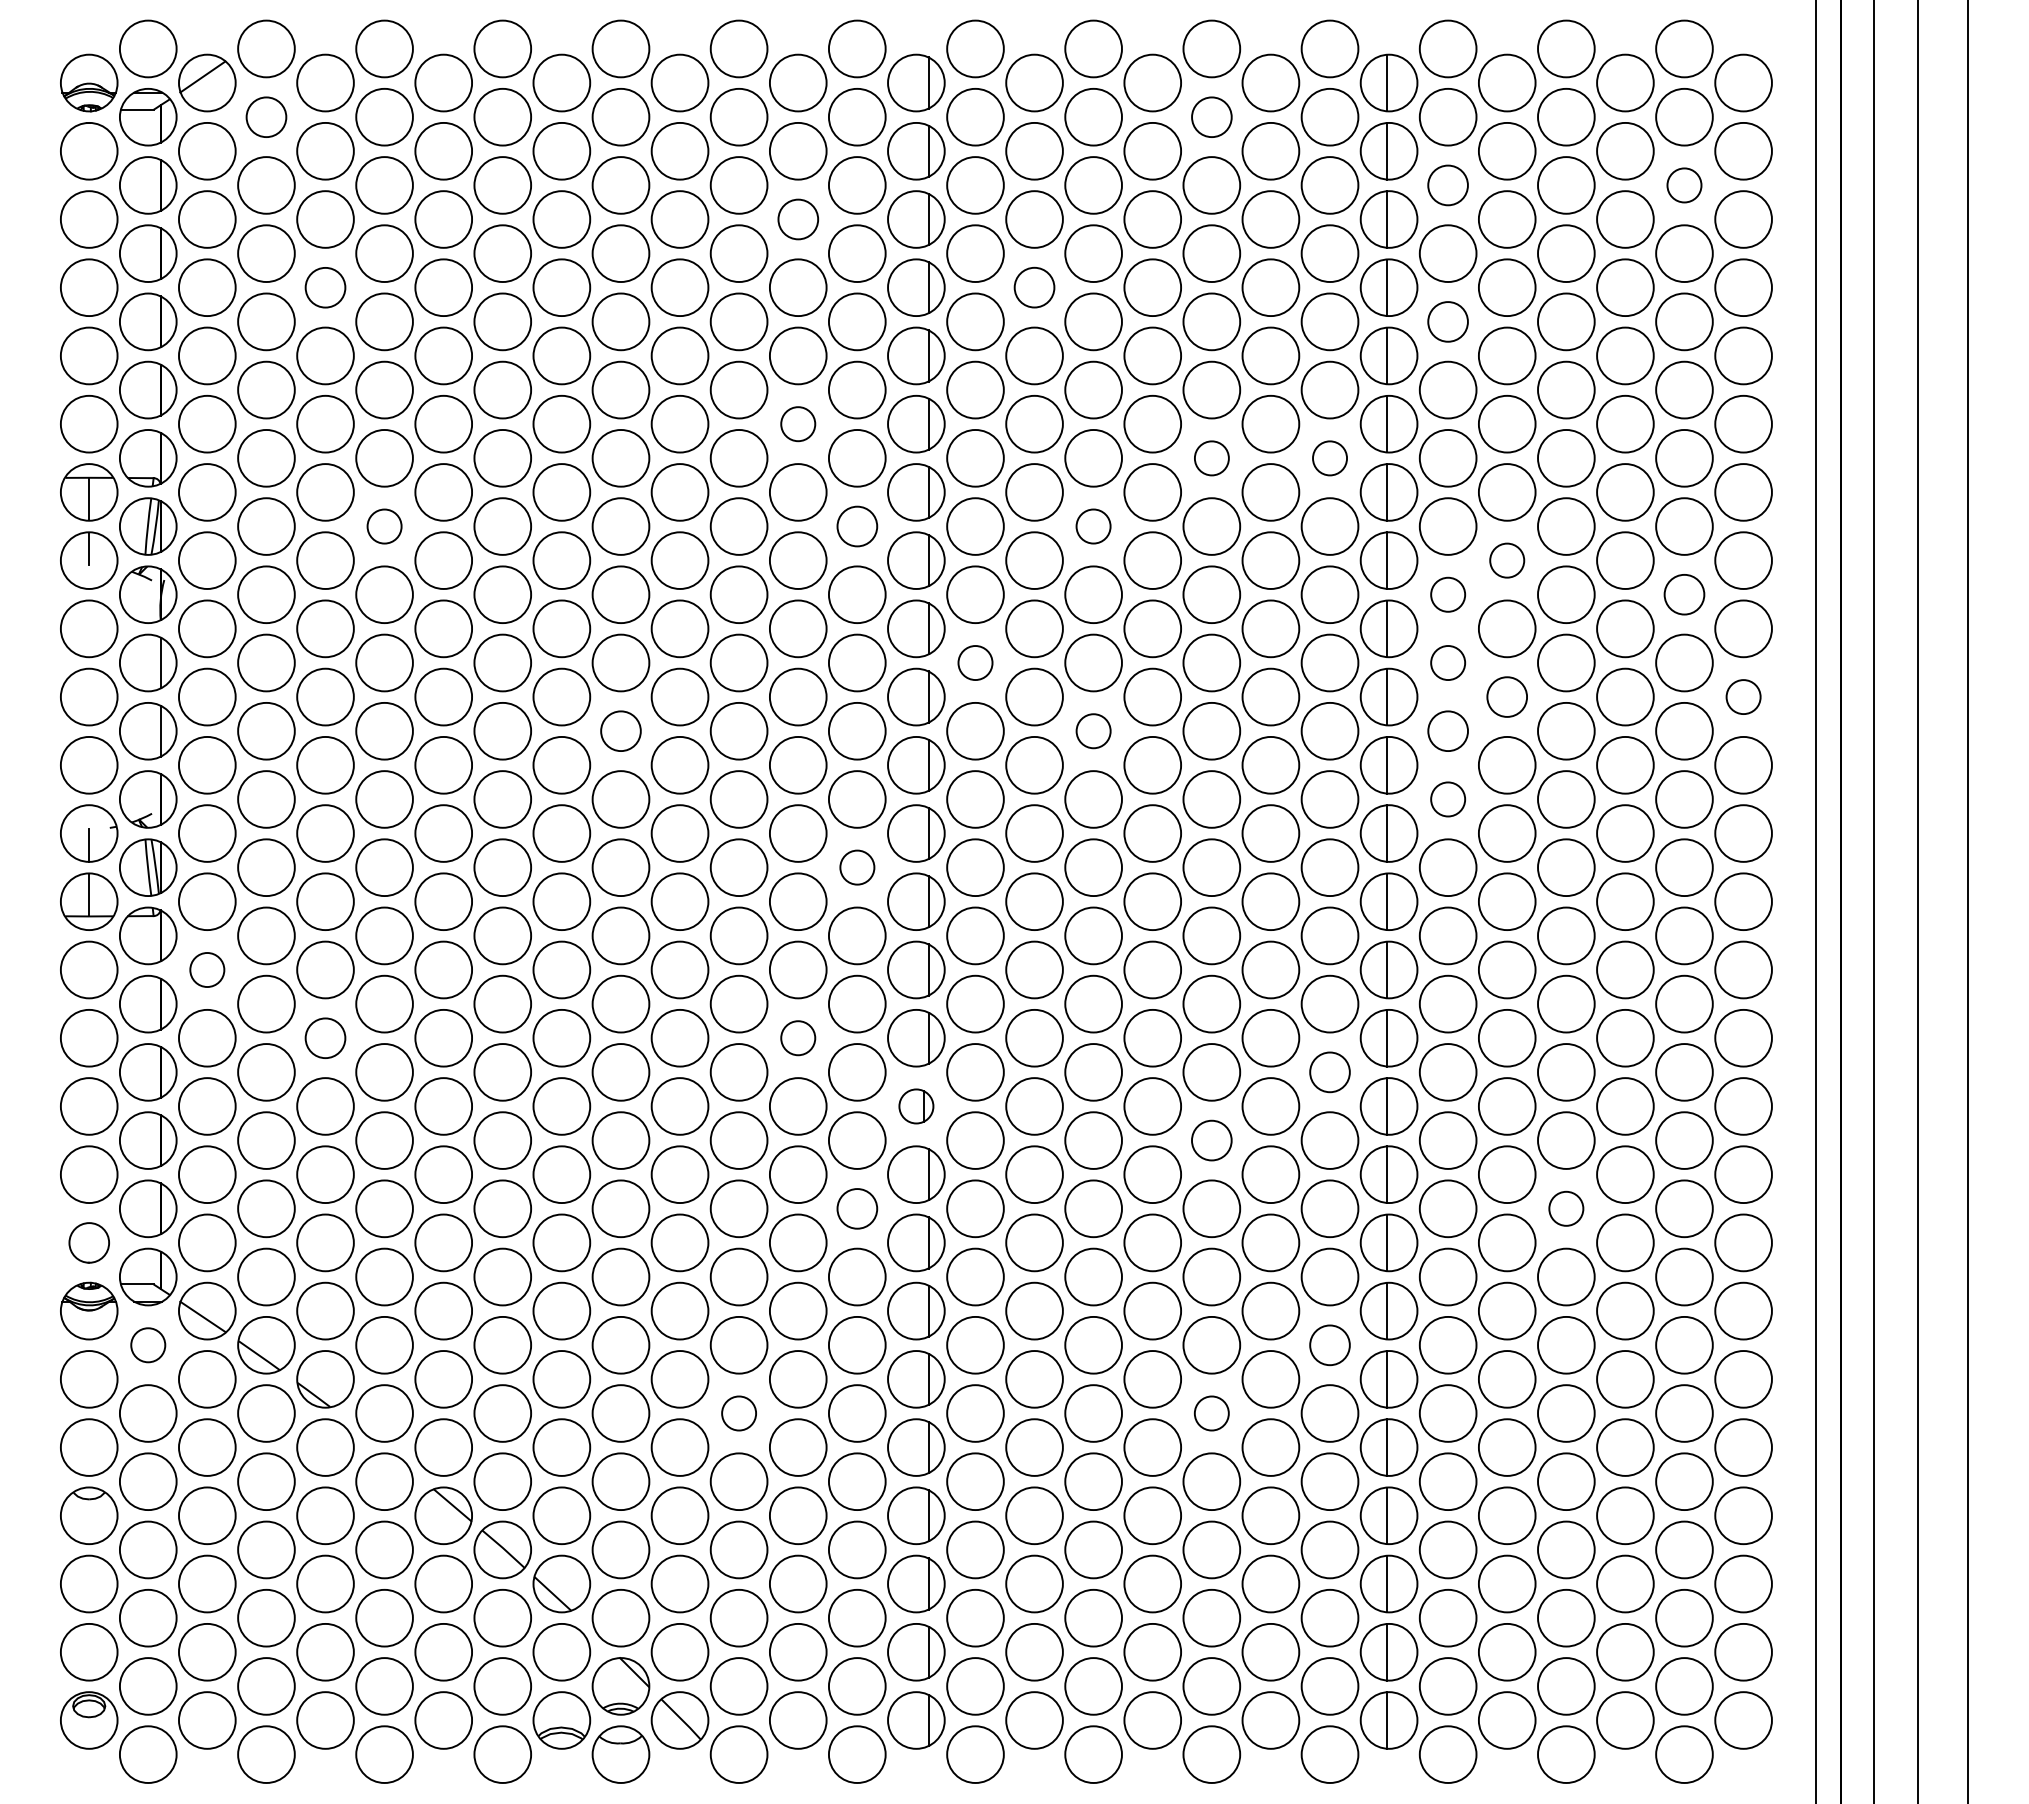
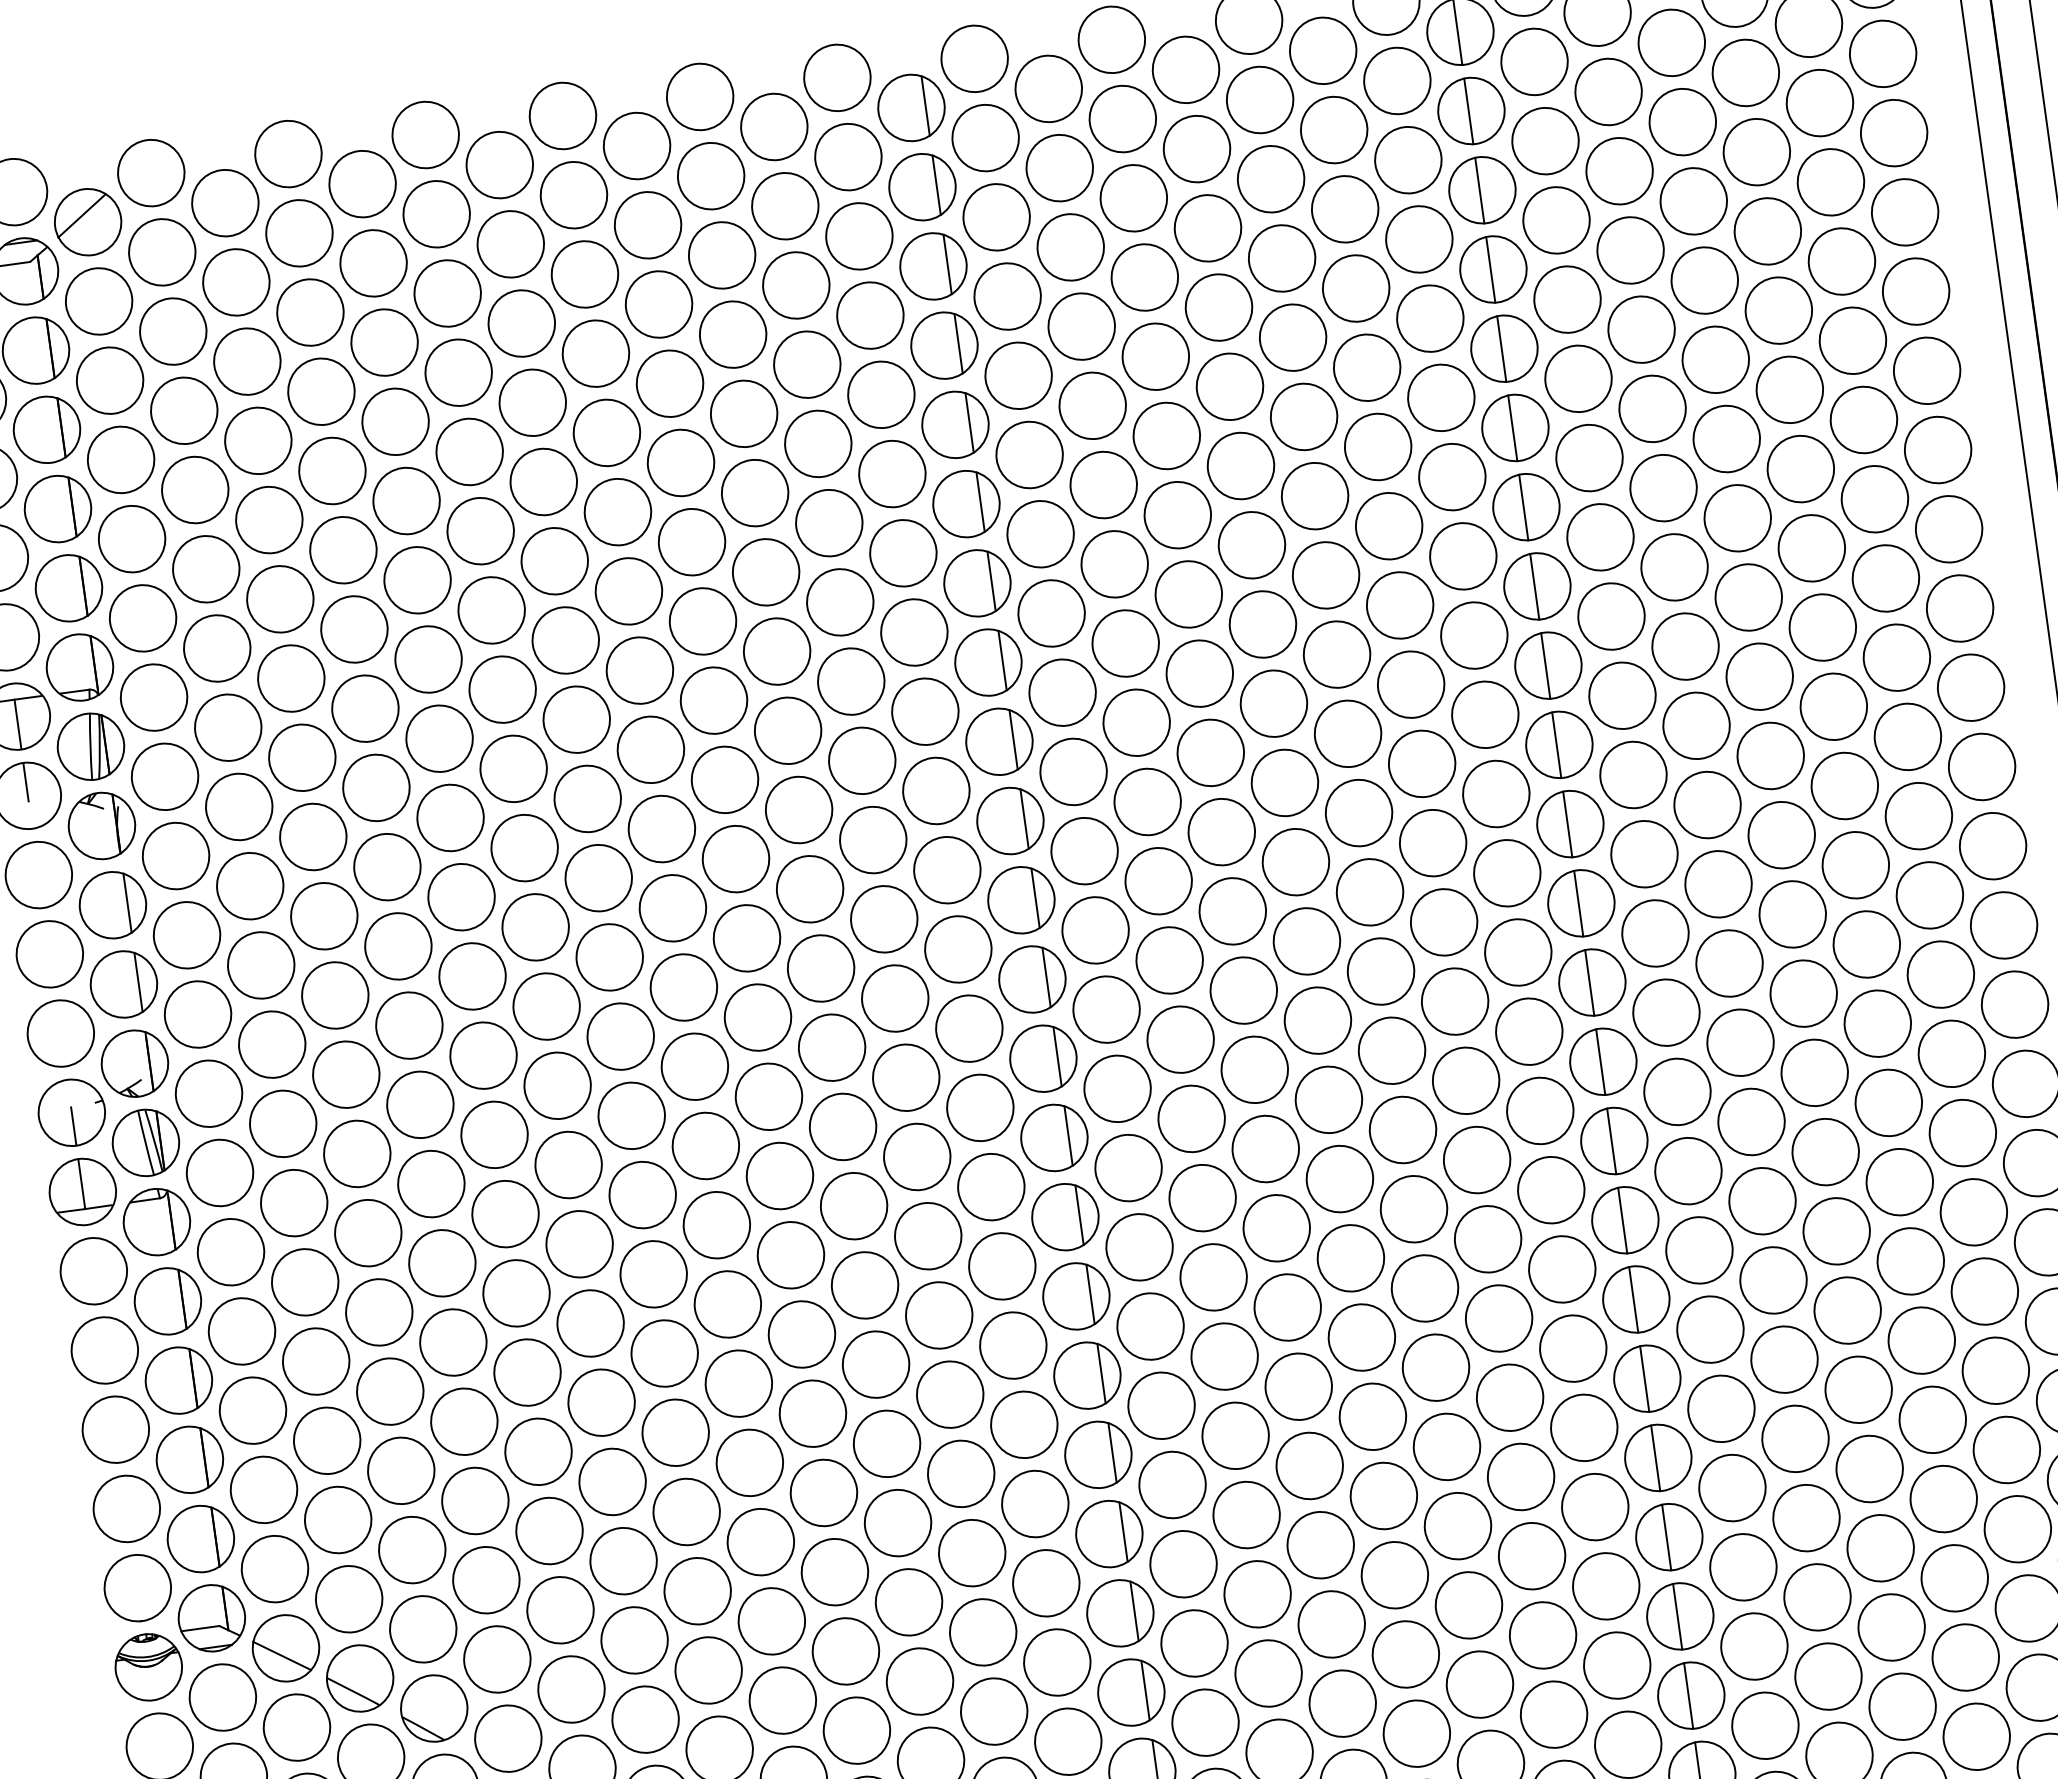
circle: (266, 117) -> (162, 252), size x1.43
circle: (1211, 117) -> (1259, 100), size x1.43
circle: (1447, 185) -> (1544, 141), size x1.43
circle: (1684, 185) -> (1820, 103), size x1.67
circle: (798, 219) -> (796, 285), size x1.43
circle: (325, 287) -> (258, 440), size x1.43
circle: (1034, 287) -> (1081, 326), size x1.43
circle: (1447, 321) -> (1566, 299), size x1.43
circle: (797, 423) -> (828, 522), size x1.67
circle: (1211, 458) -> (1314, 496), size x1.67
circle: (1329, 458) -> (1451, 477), size x1.67
circle: (384, 526) -> (365, 708), size x1.67
circle: (857, 526) -> (914, 632), size x1.43
circle: (1093, 526) -> (1188, 594), size x1.67
circle: (1506, 560) -> (1673, 567), size x1.67
circle: (1447, 594) -> (1610, 616), size x1.67
circle: (1684, 594) -> (1885, 578), size x1.43
circle: (975, 662) -> (1073, 771), size x1.67
circle: (1447, 662) -> (1621, 695), size x1.67
circle: (1506, 696) -> (1695, 725), size x1.43
circle: (1743, 696) -> (1970, 687), size x1.67
circle: (620, 730) -> (672, 907), size x1.43
circle: (1093, 730) -> (1221, 831), size x1.67
circle: (1447, 730) -> (1632, 774), size x1.43
circle: (1447, 799) -> (1643, 854), size x1.67
circle: (857, 867) -> (969, 1028), size x1.67
circle: (206, 969) -> (229, 1251), size x1.67
circle: (797, 1037) -> (927, 1235), size x1.67
circle: (325, 1038) -> (379, 1312), size x1.43
circle: (1329, 1072) -> (1550, 1190), size x1.43
part: (916, 1106) -> (1076, 1296), size x1.67
circle: (1211, 1140) -> (1424, 1288), size x1.43
circle: (857, 1208) -> (1024, 1424), size x1.43
circle: (1566, 1208) -> (1847, 1310), size x1.67
part: (89, 1242) -> (138, 1587), size x1.43
circle: (147, 1344) -> (221, 1696), size x1.67
circle: (1329, 1345) -> (1594, 1507), size x1.43
circle: (738, 1413) -> (919, 1681), size x1.67
circle: (1211, 1413) -> (1468, 1605), size x1.67

